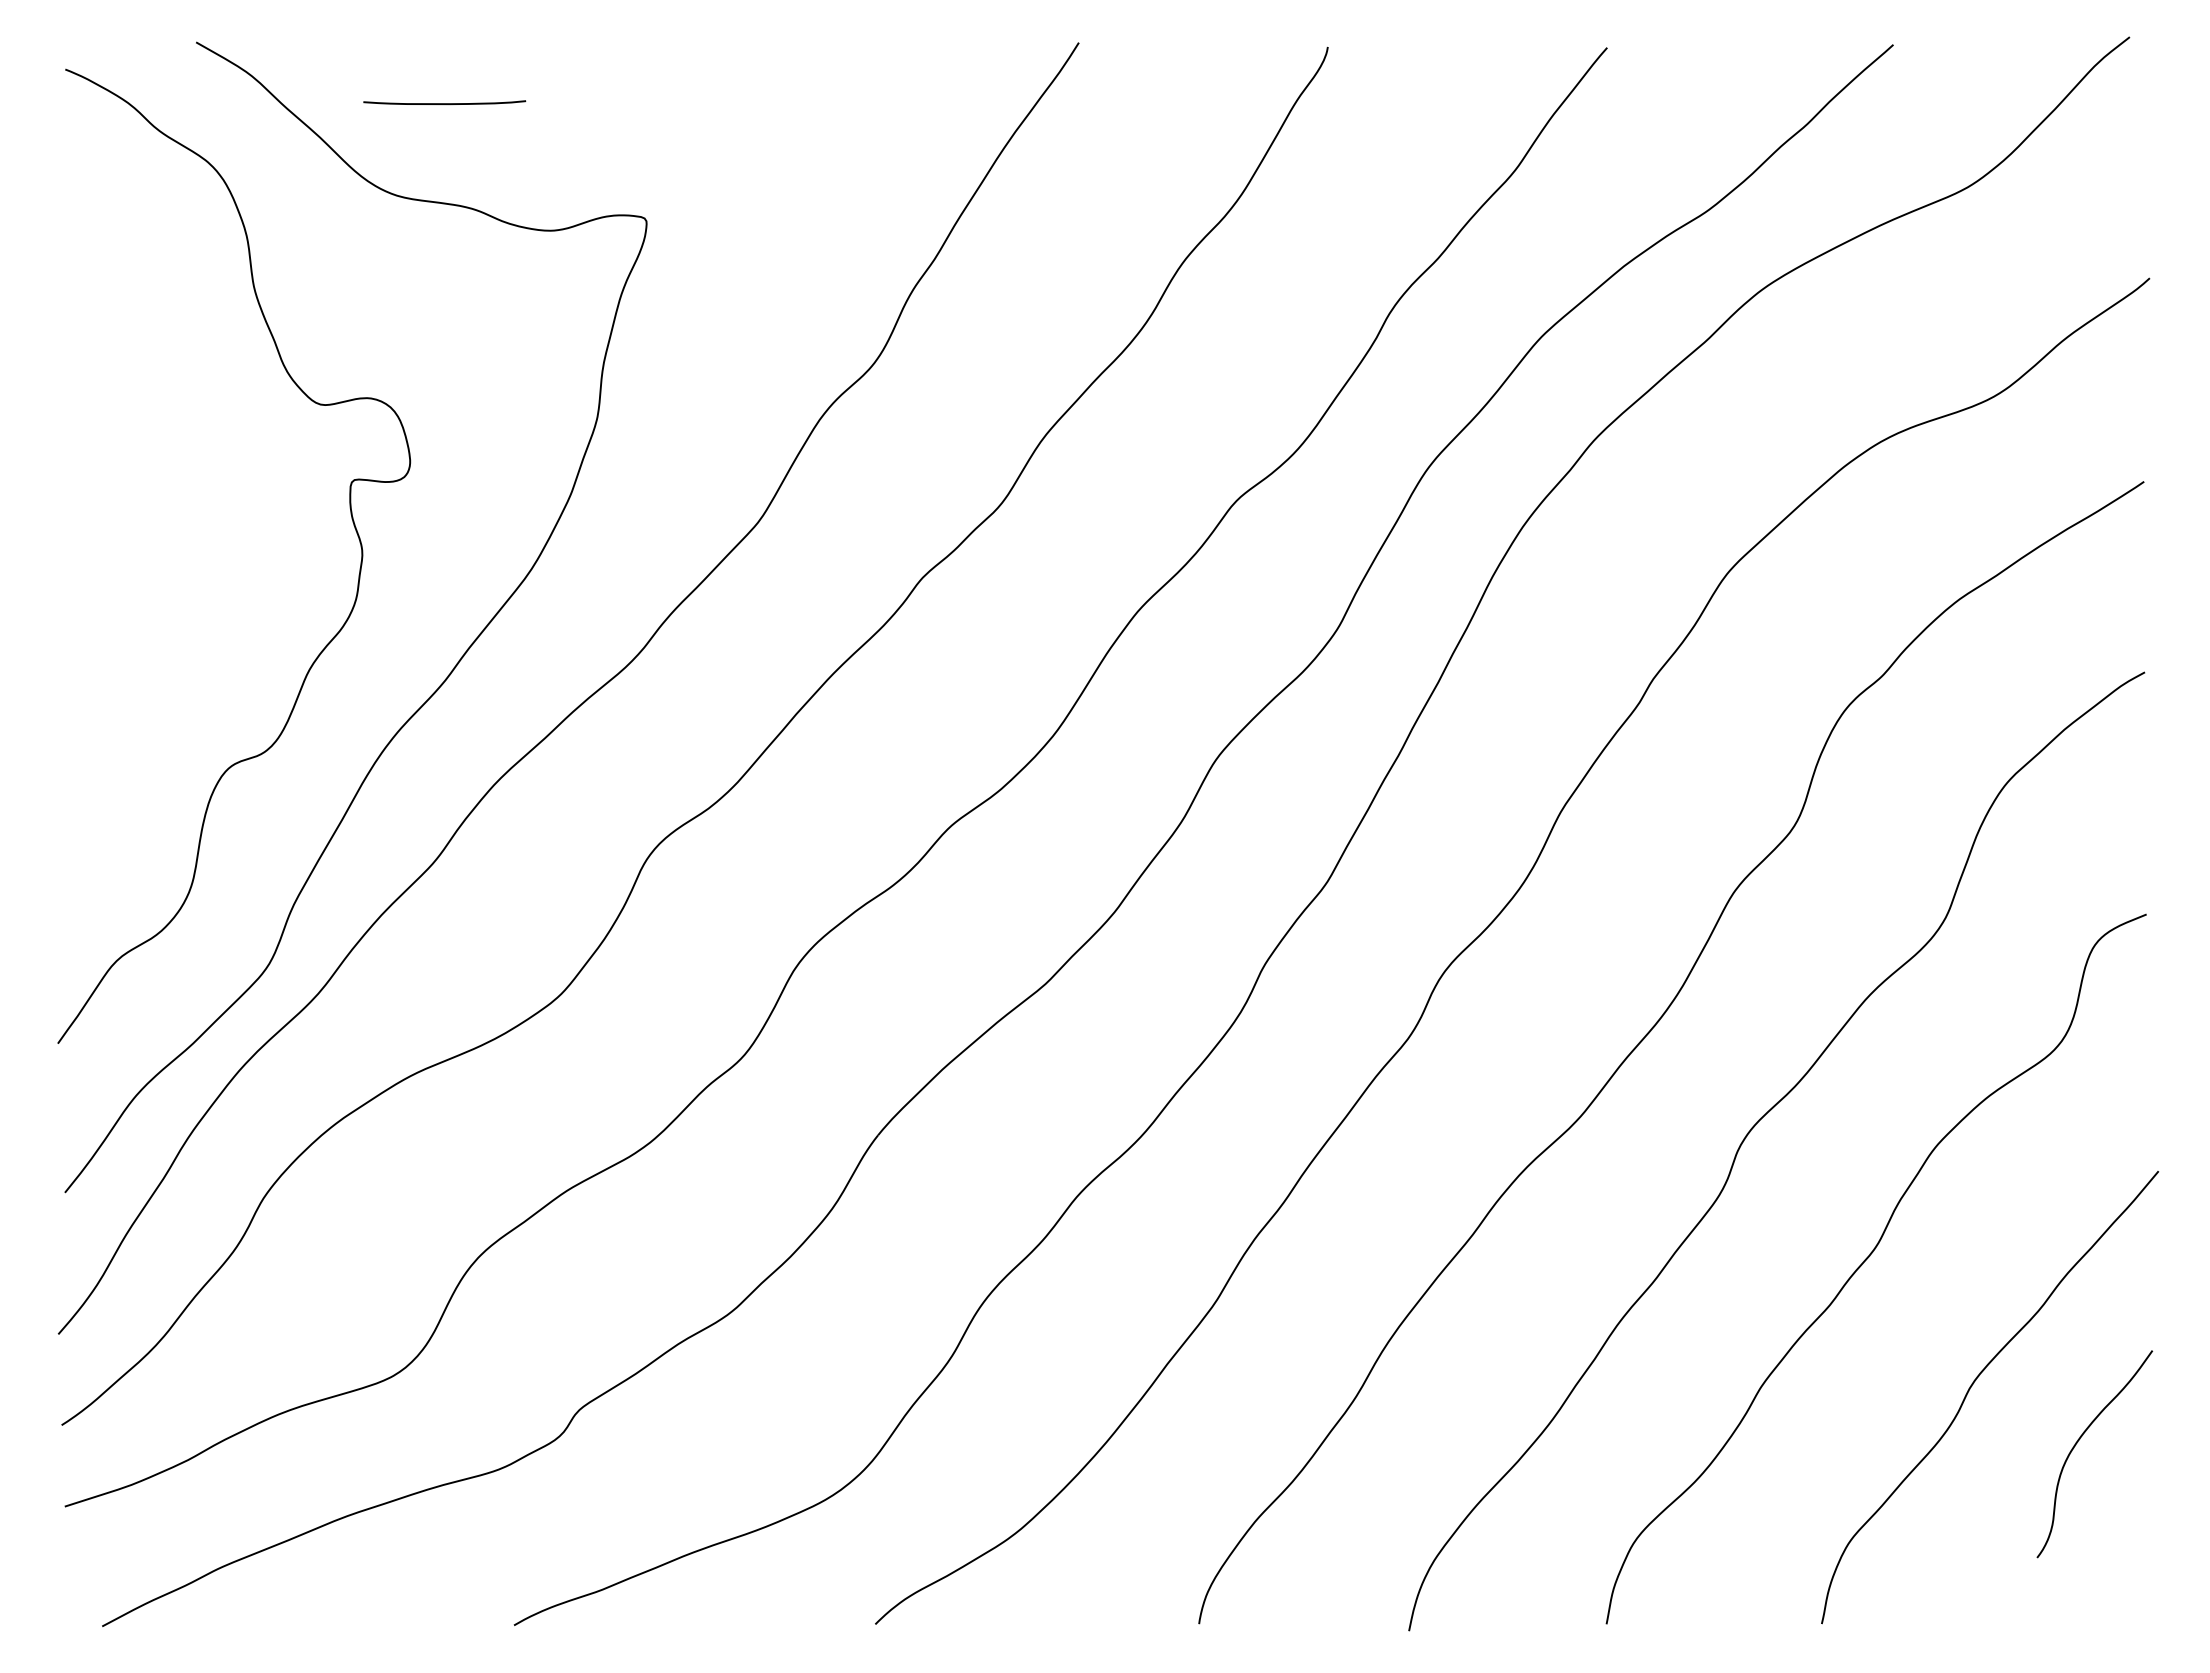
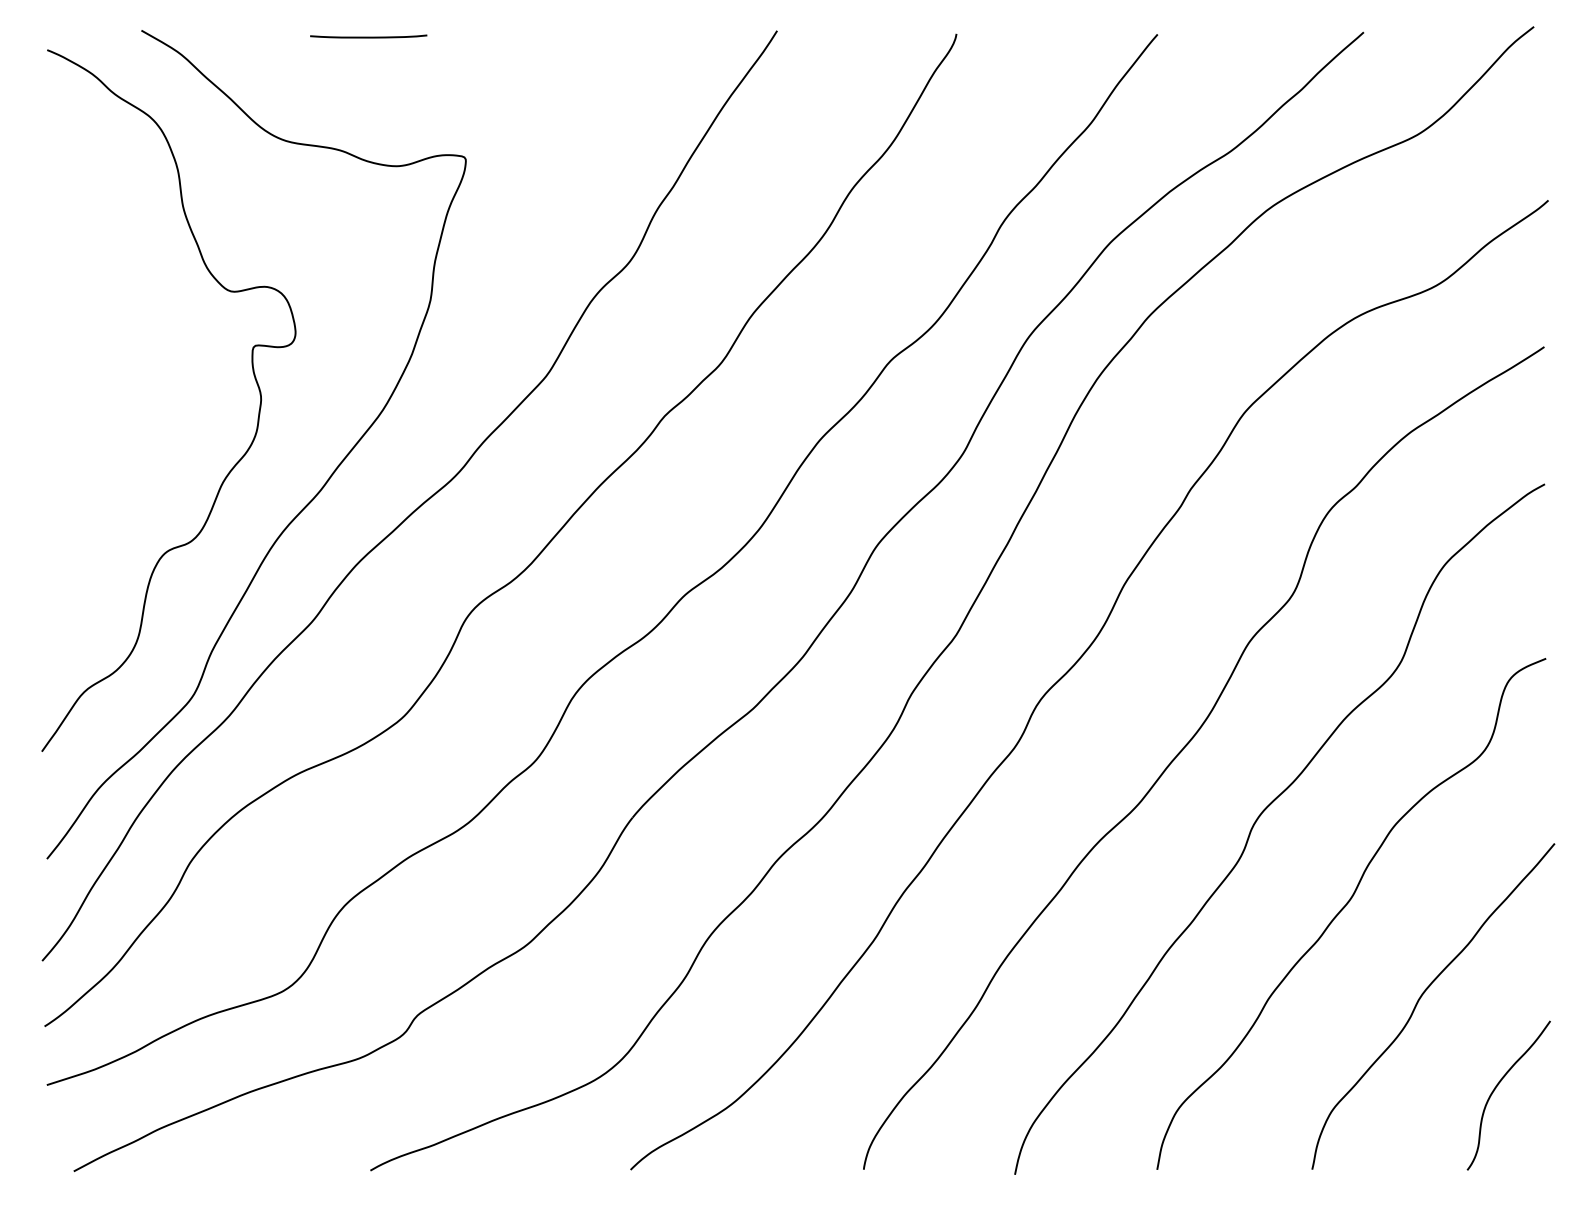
curve: (444, 103) -> (368, 37), moved
curve: (2077, 1443) -> (1496, 1087), moved

